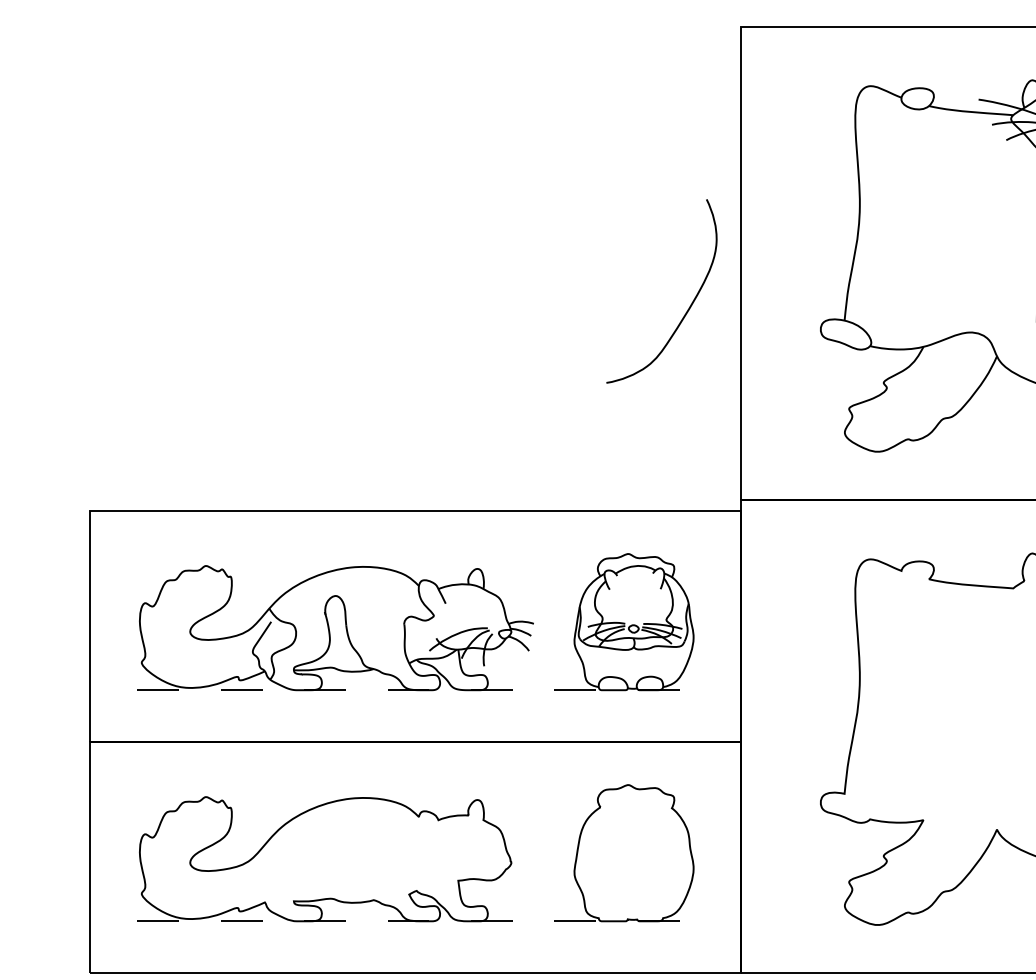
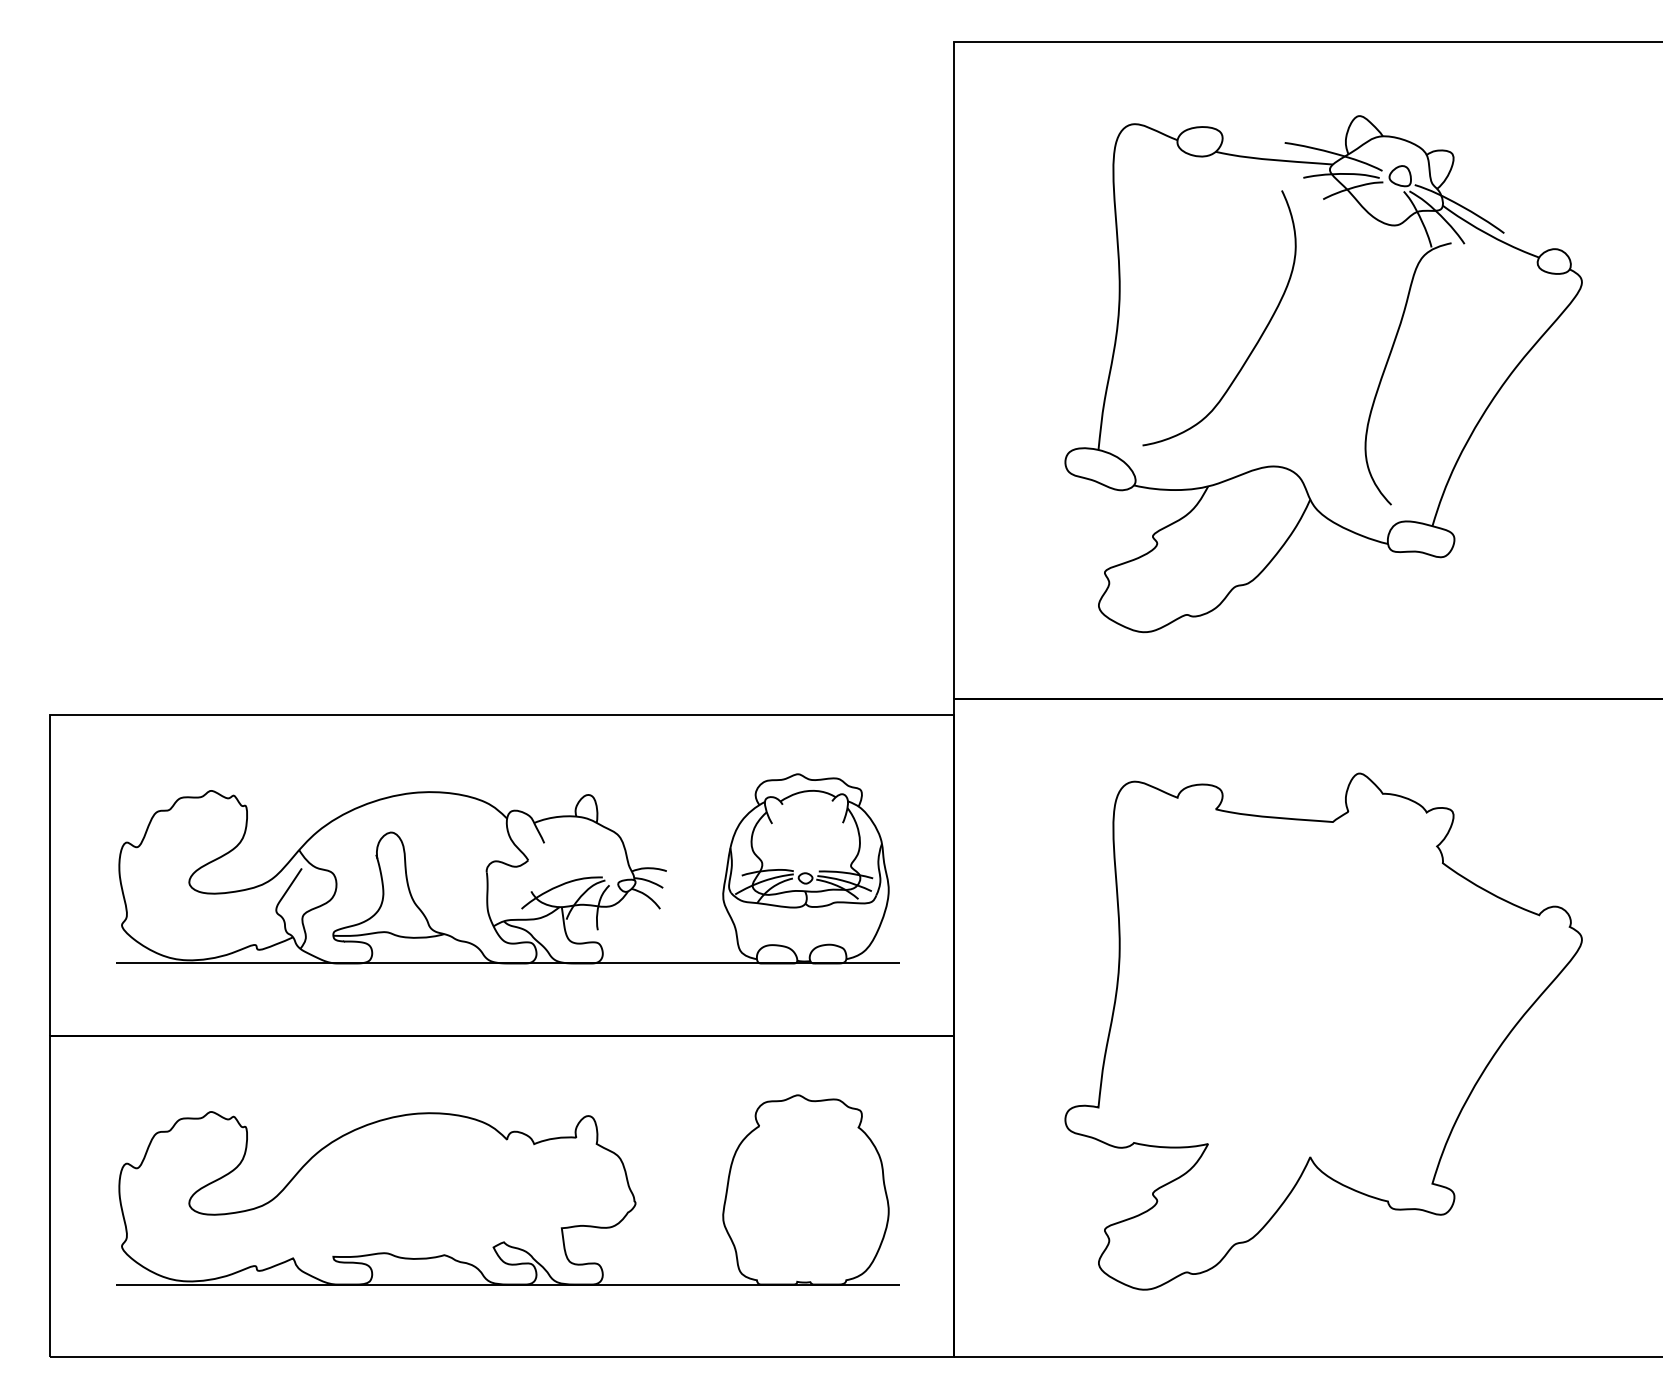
curve: (689, 307) -> (1257, 340), moved
line: (419, 690) -> (508, 963), dashed -> solid
line: (419, 921) -> (508, 1284), dashed -> solid

